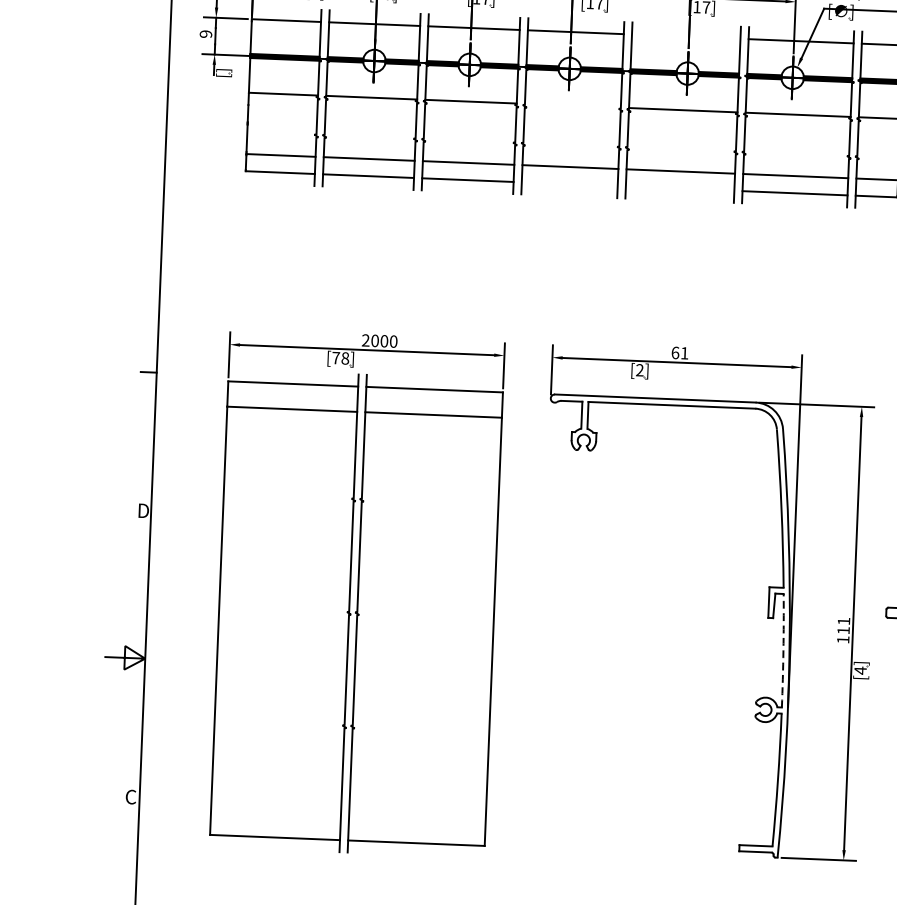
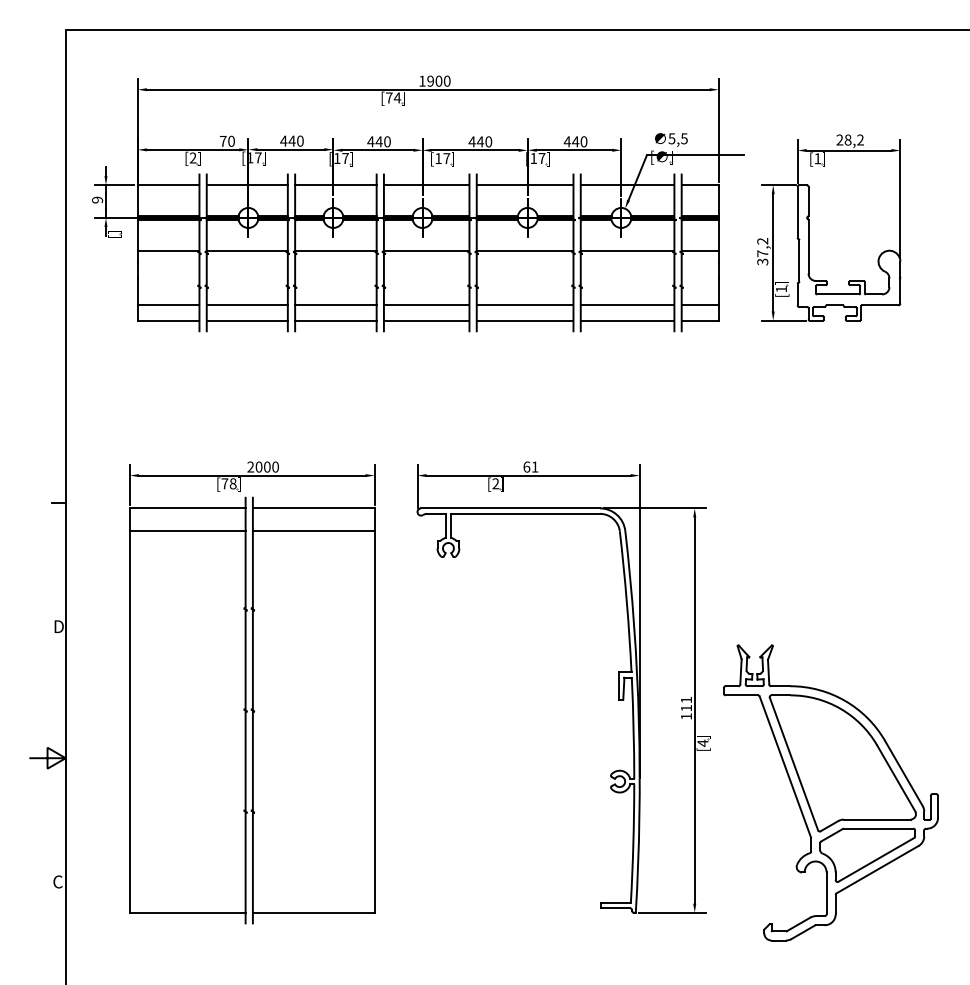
line: (685, 37) -> (524, 185), added
line: (572, 105) -> (426, 250), added
line: (569, 184) -> (426, 320), added
line: (679, 188) -> (524, 320), added
arc: (783, 650) -> (633, 728), dashed -> solid

